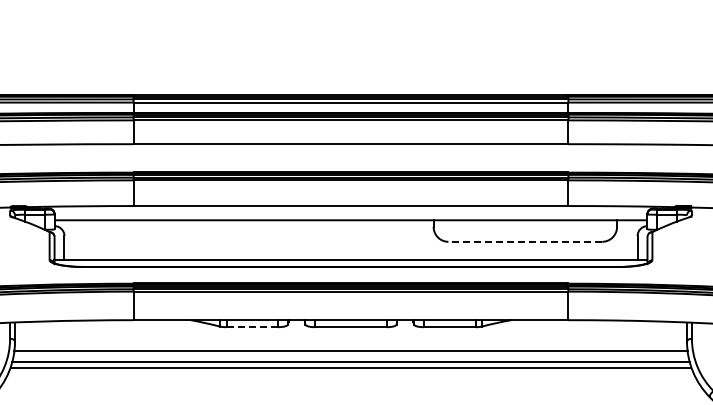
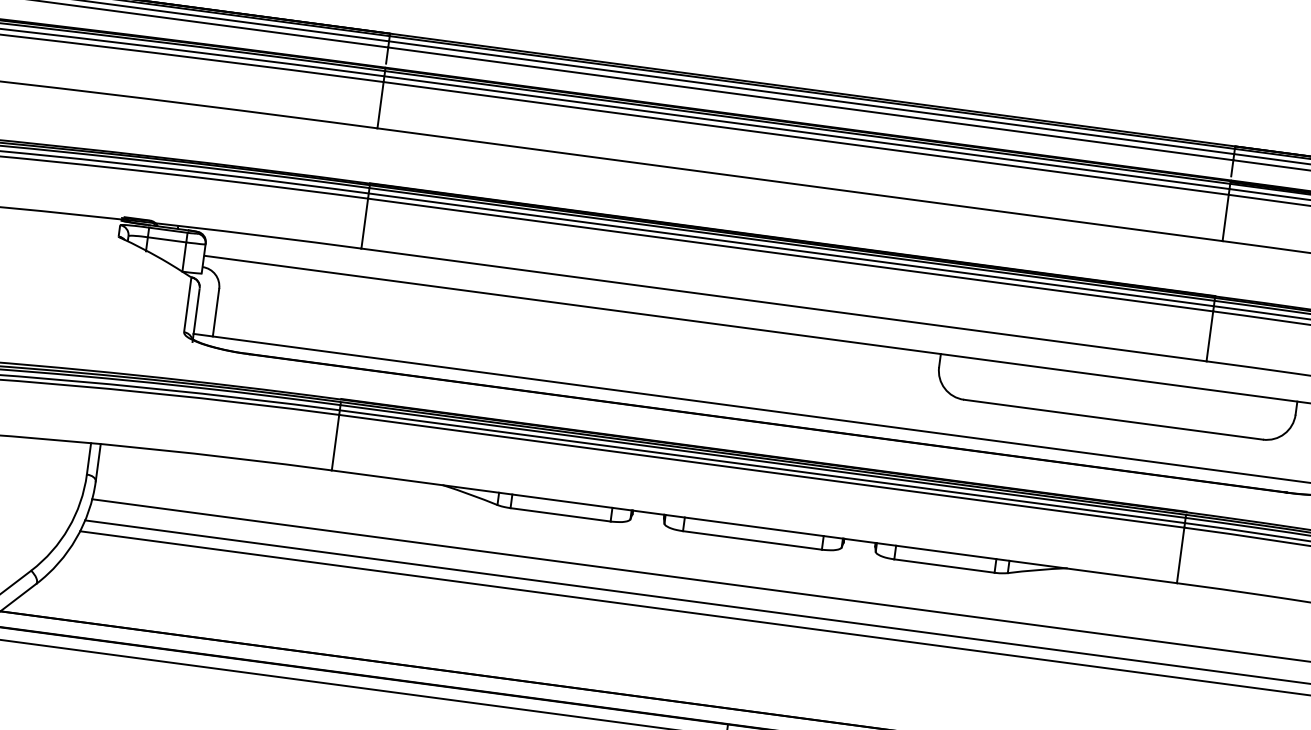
line: (525, 241) -> (1113, 419), dashed -> solid
line: (252, 327) -> (560, 515), dashed -> solid

